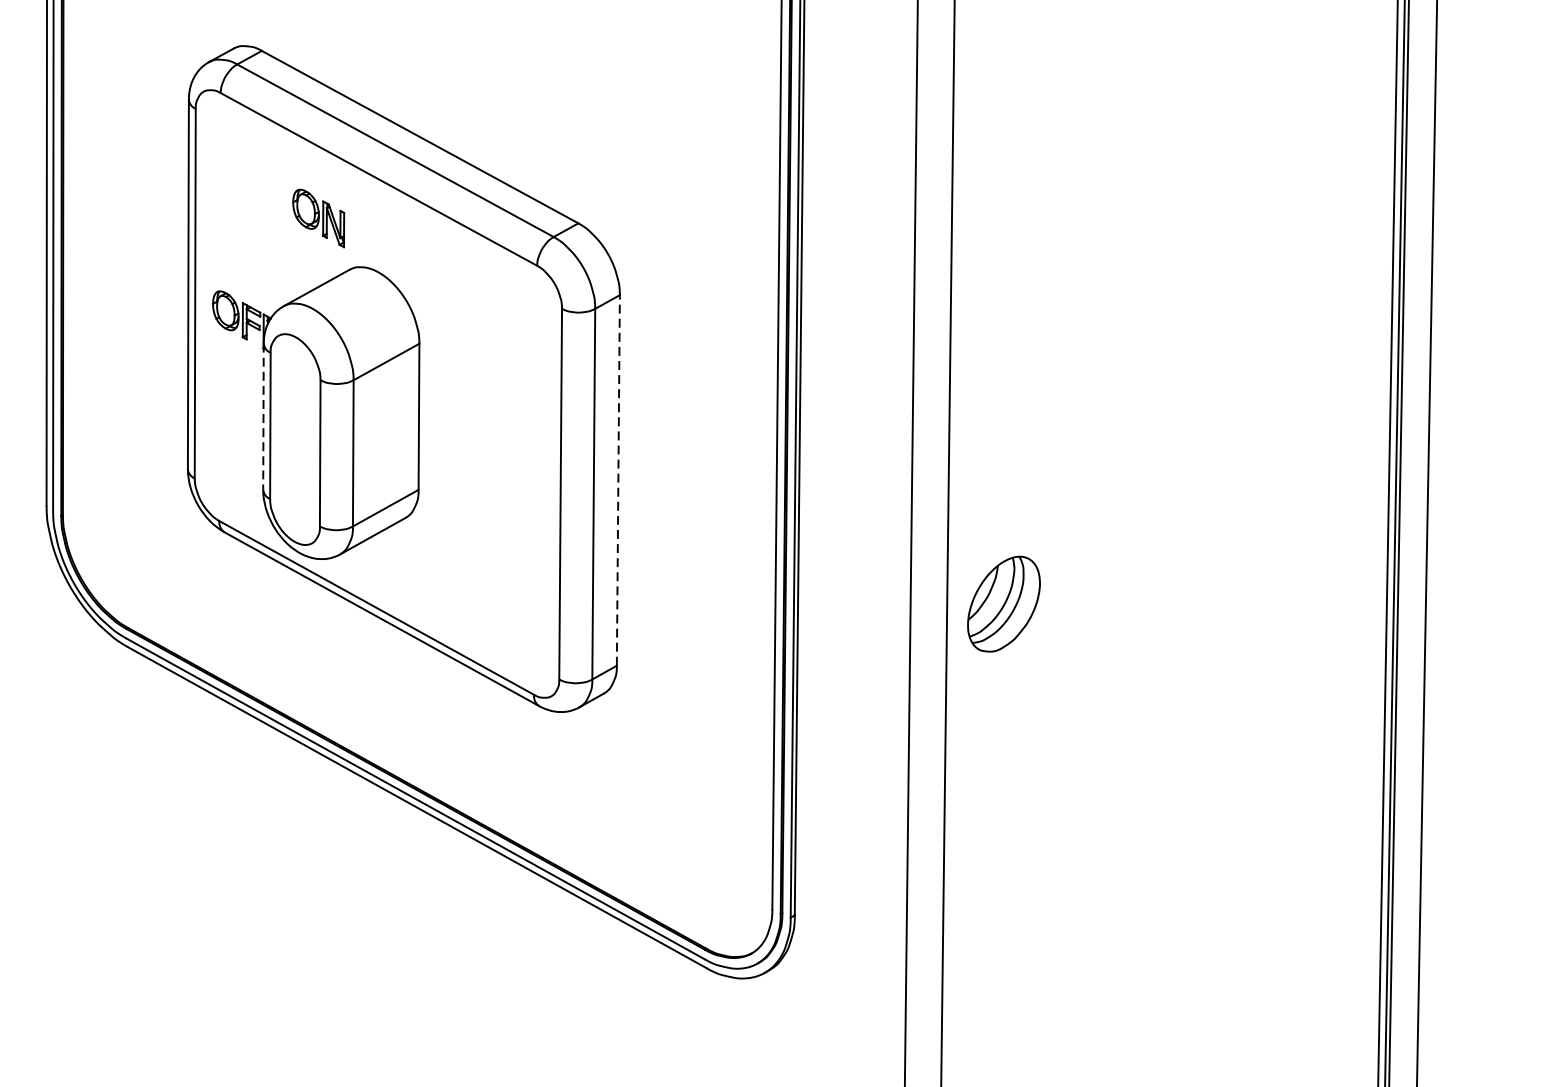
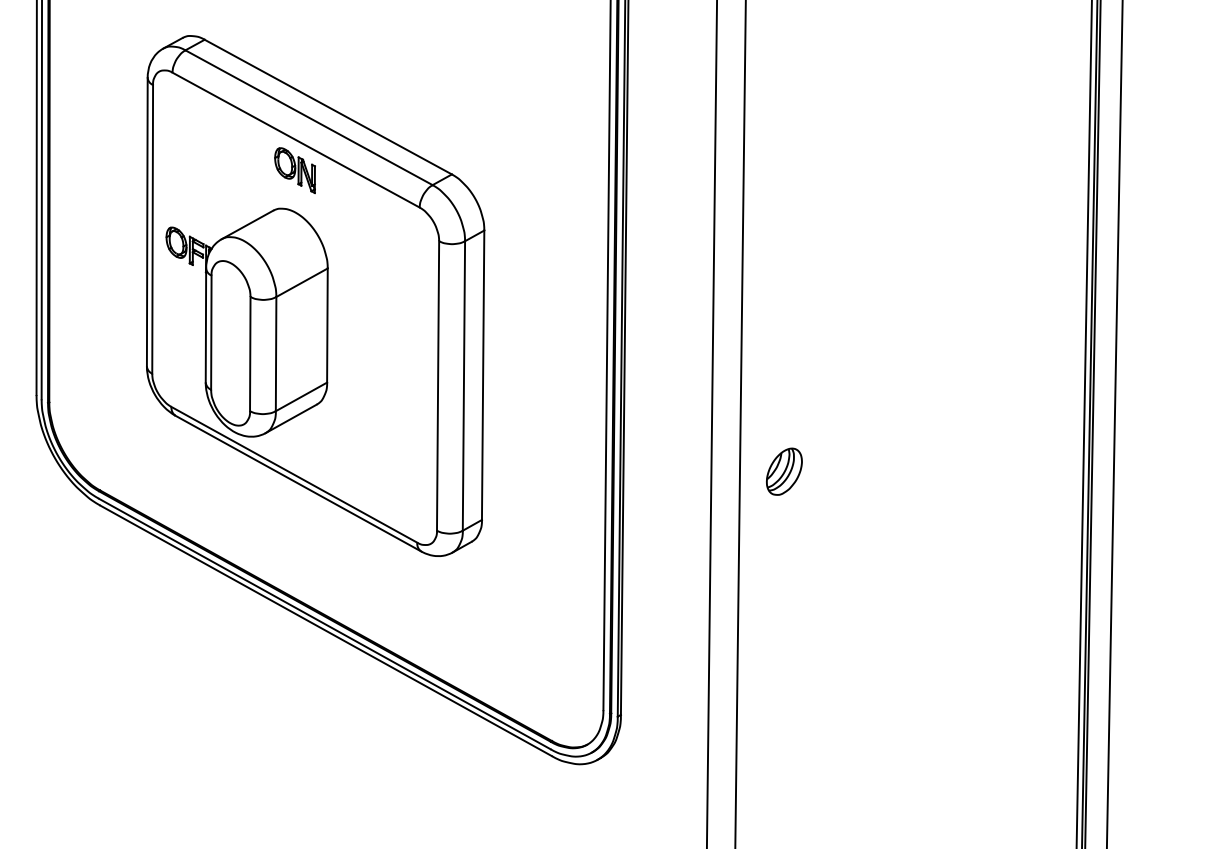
part: (317, 218) -> (294, 170), moved
line: (262, 416) -> (205, 325), dashed -> solid
line: (618, 480) -> (483, 375), dashed -> solid
part: (1004, 603) -> (784, 471), size x0.62

